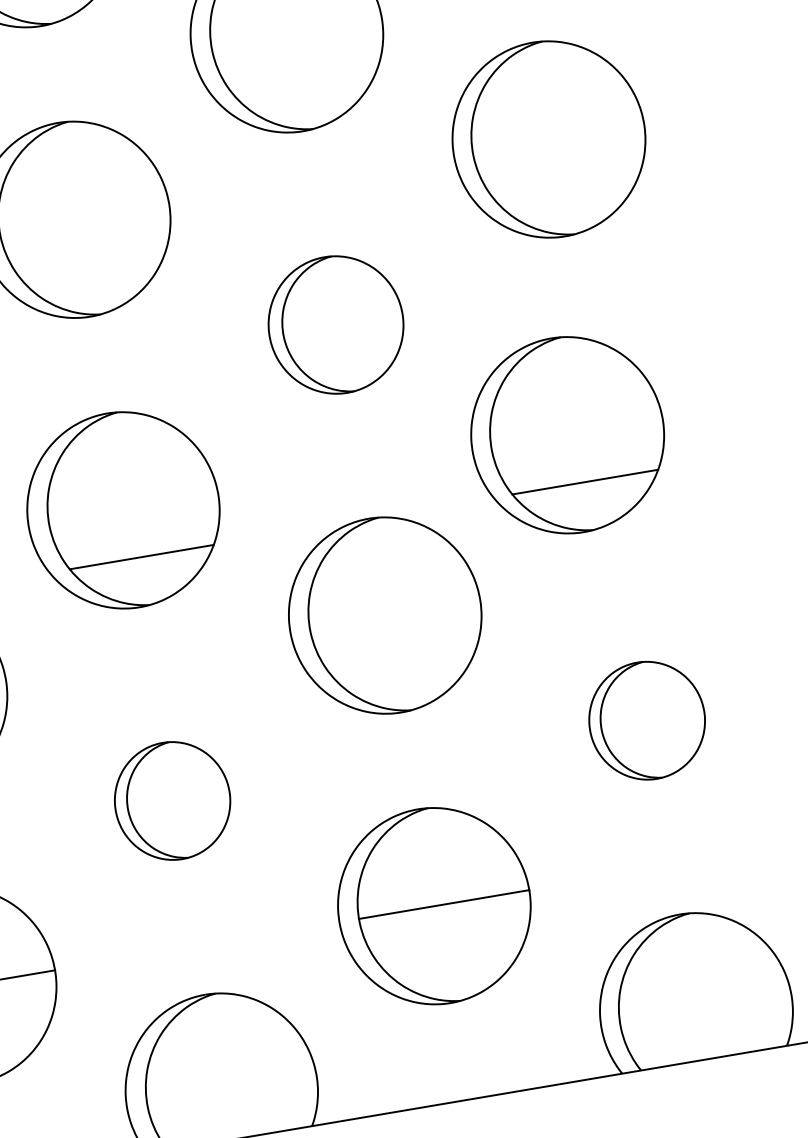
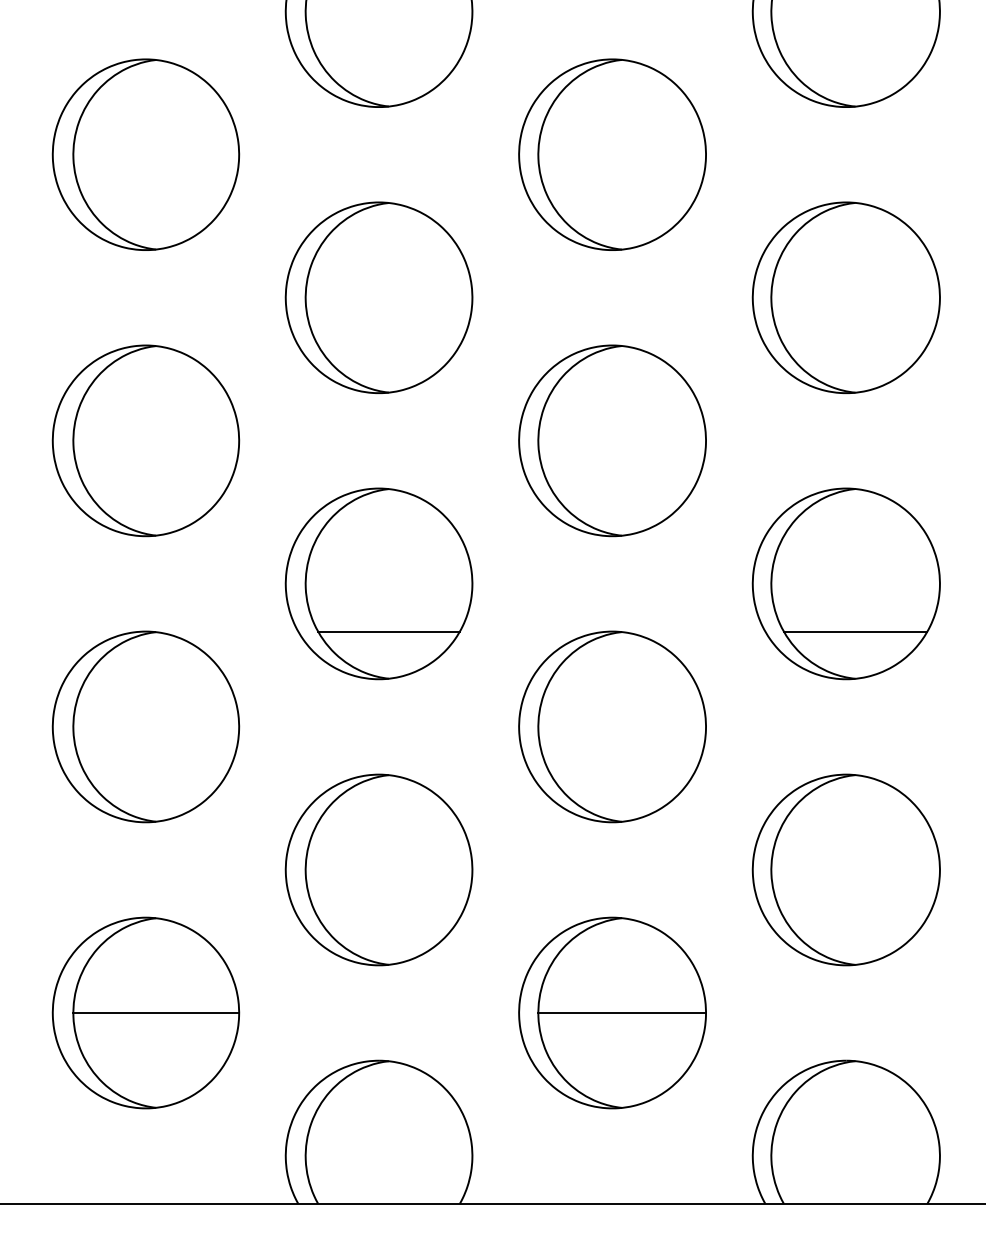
part: (335, 324) -> (612, 440), size x1.43
part: (566, 435) -> (845, 583), moved
part: (646, 720) -> (845, 869), size x1.67
part: (171, 800) -> (378, 869), size x1.67

